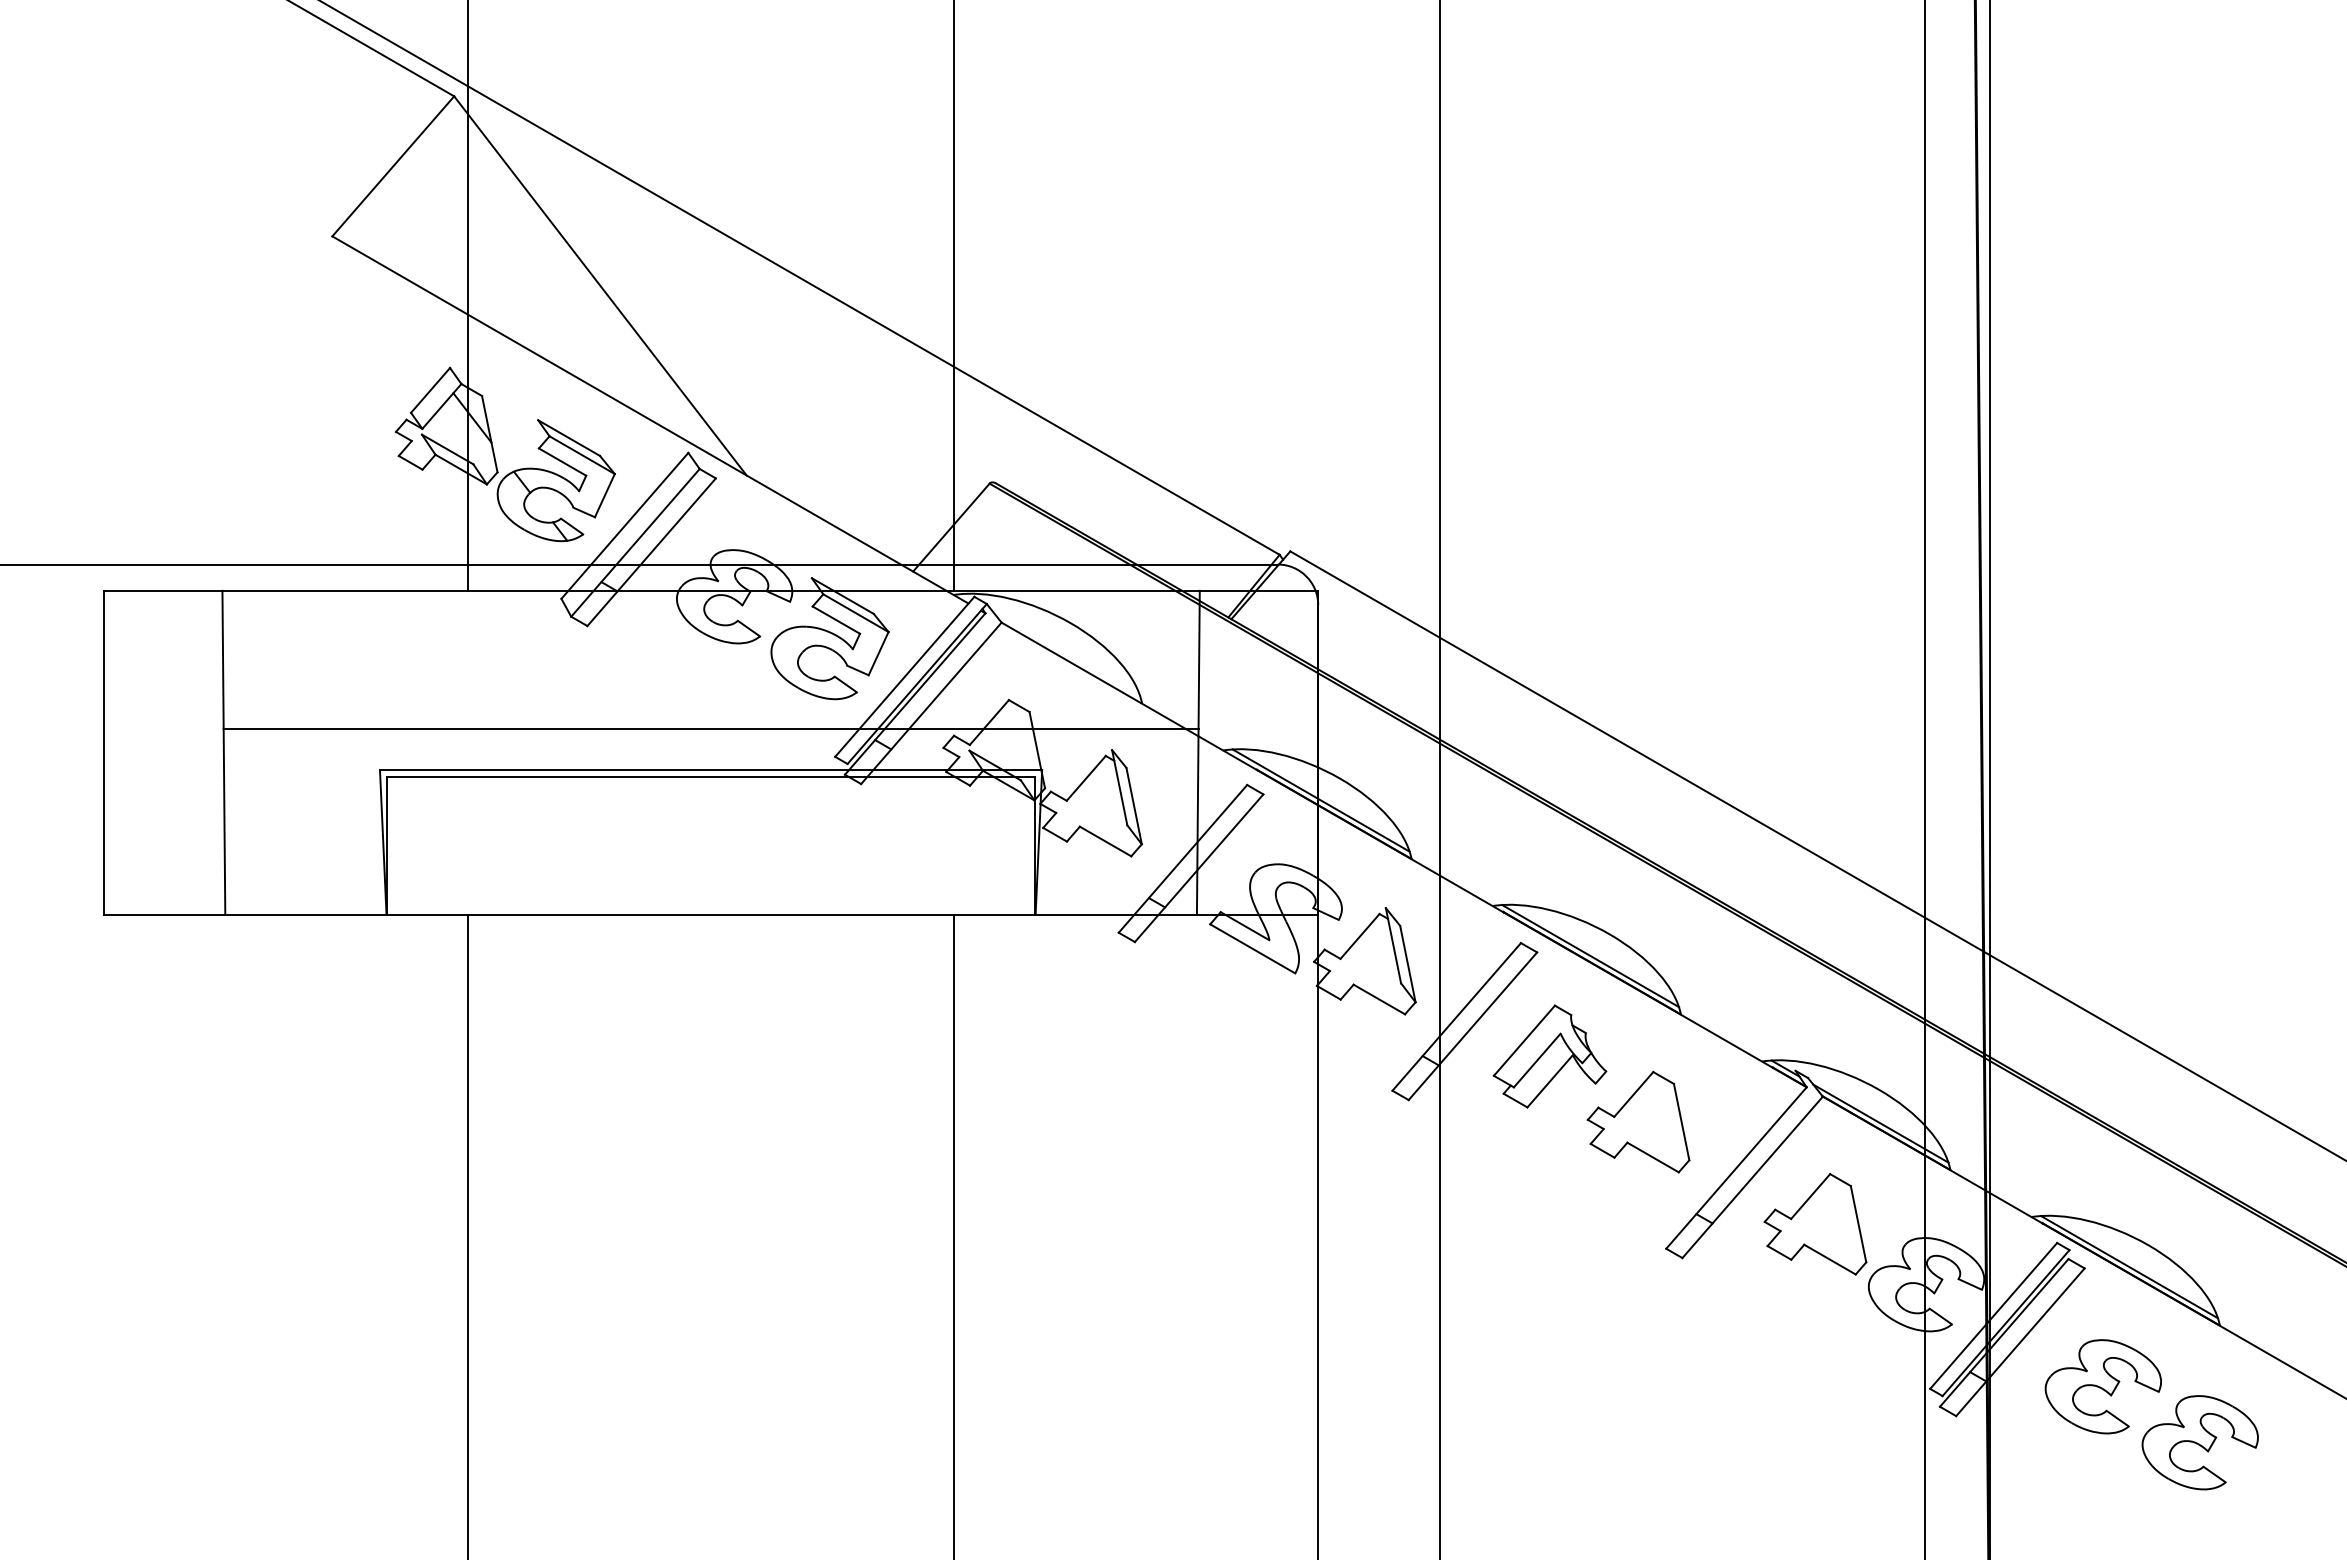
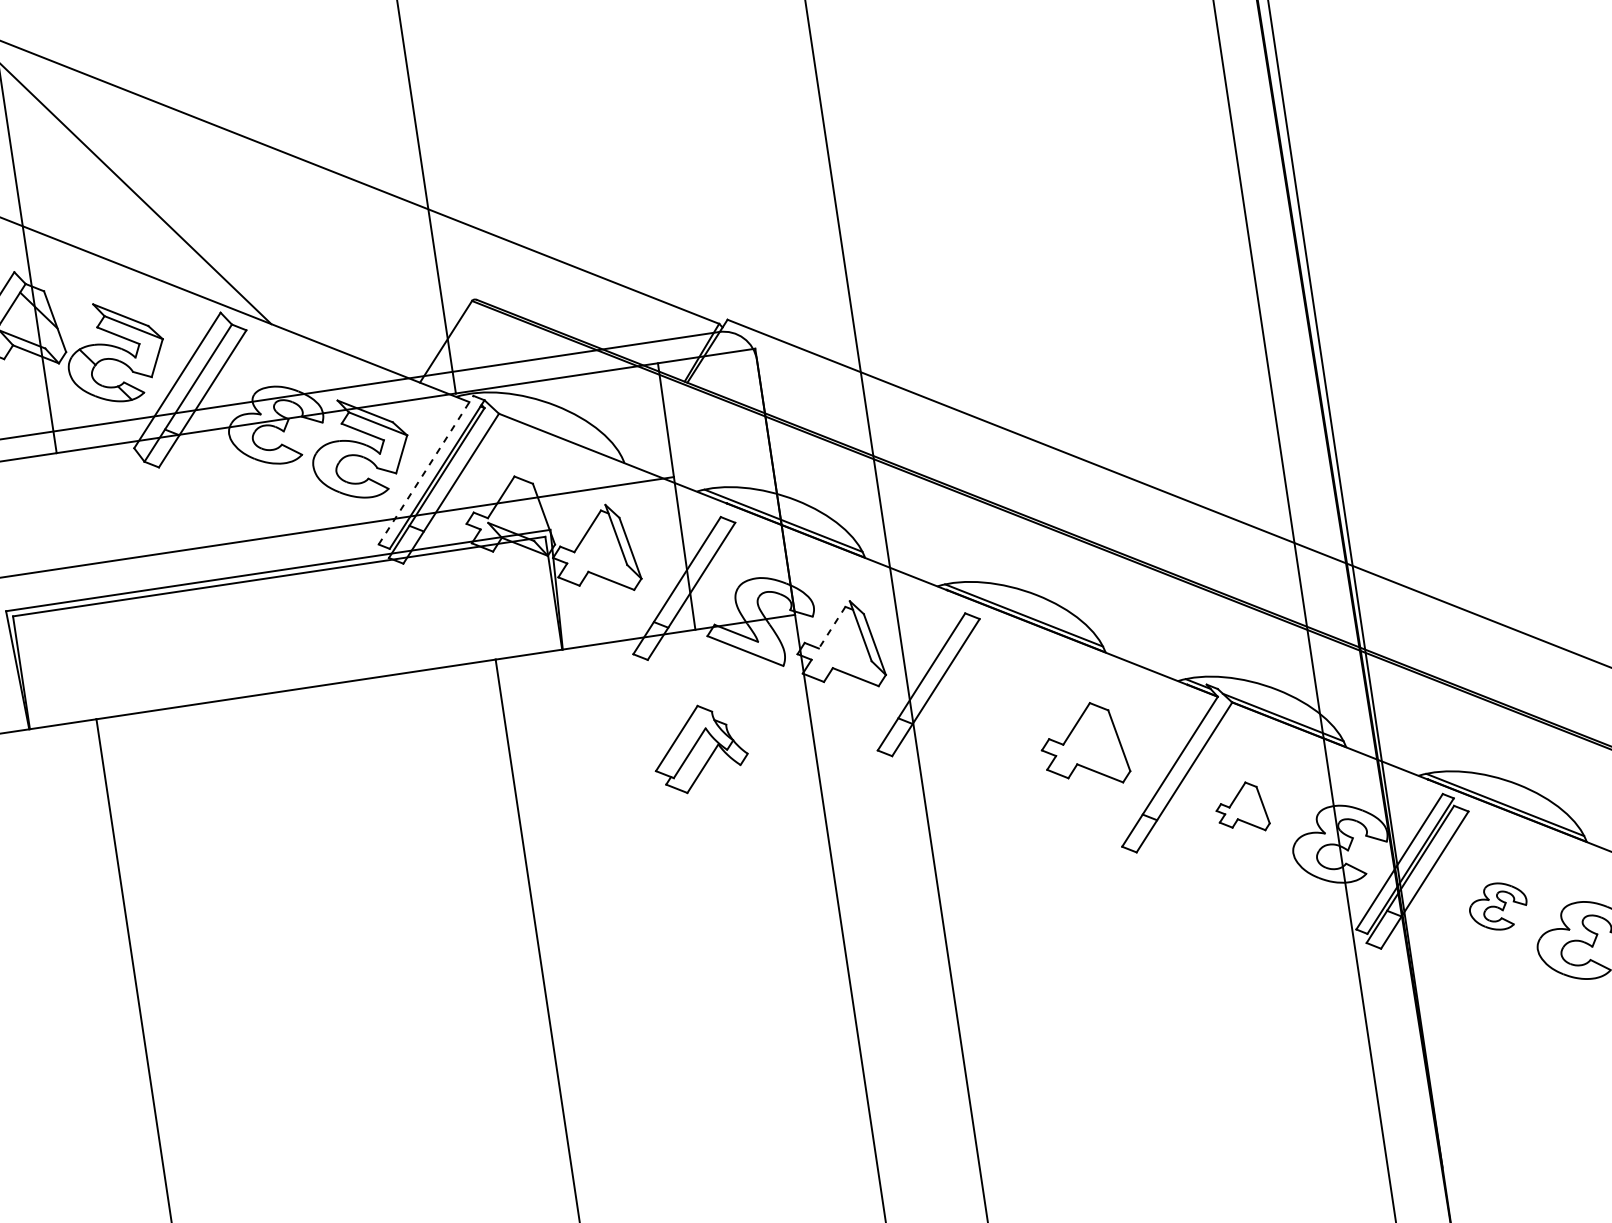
line: (905, 676) -> (426, 469), solid -> dashed
line: (1360, 936) -> (832, 627), solid -> dashed
part: (1549, 1056) -> (699, 748), moved
part: (1815, 1224) -> (1241, 808), size x0.6
part: (2102, 1386) -> (1497, 906), size x0.6

